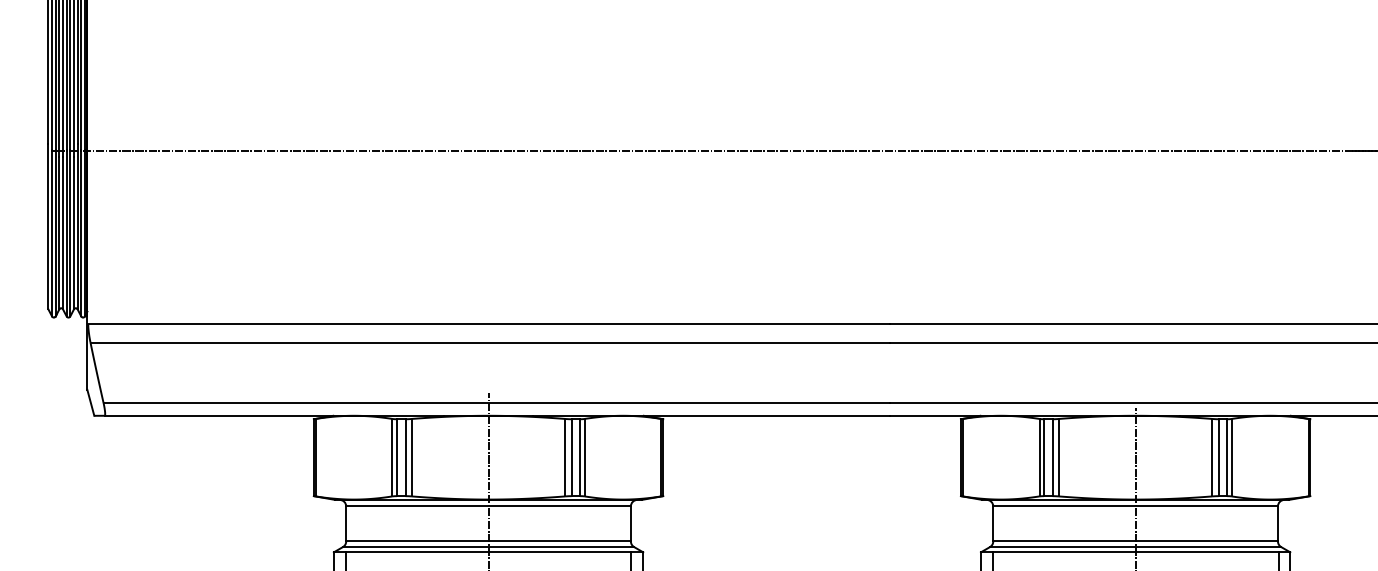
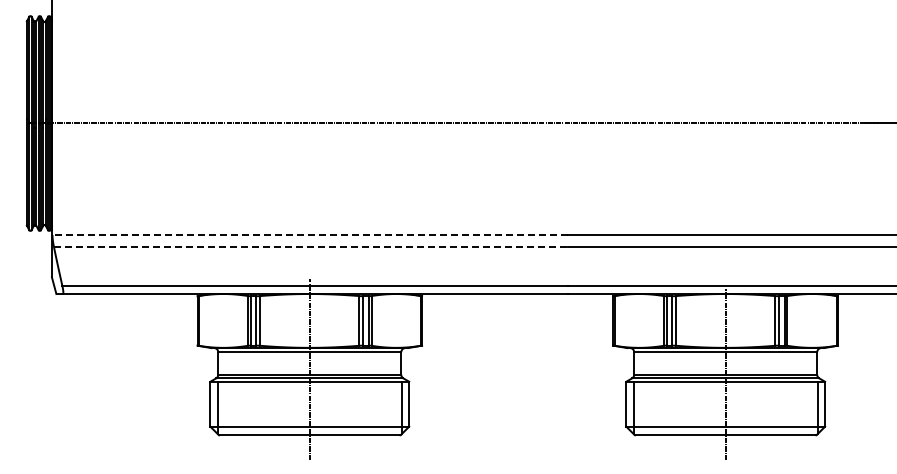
line: (489, 324) -> (310, 235), solid -> dashed
line: (489, 341) -> (310, 246), solid -> dashed

